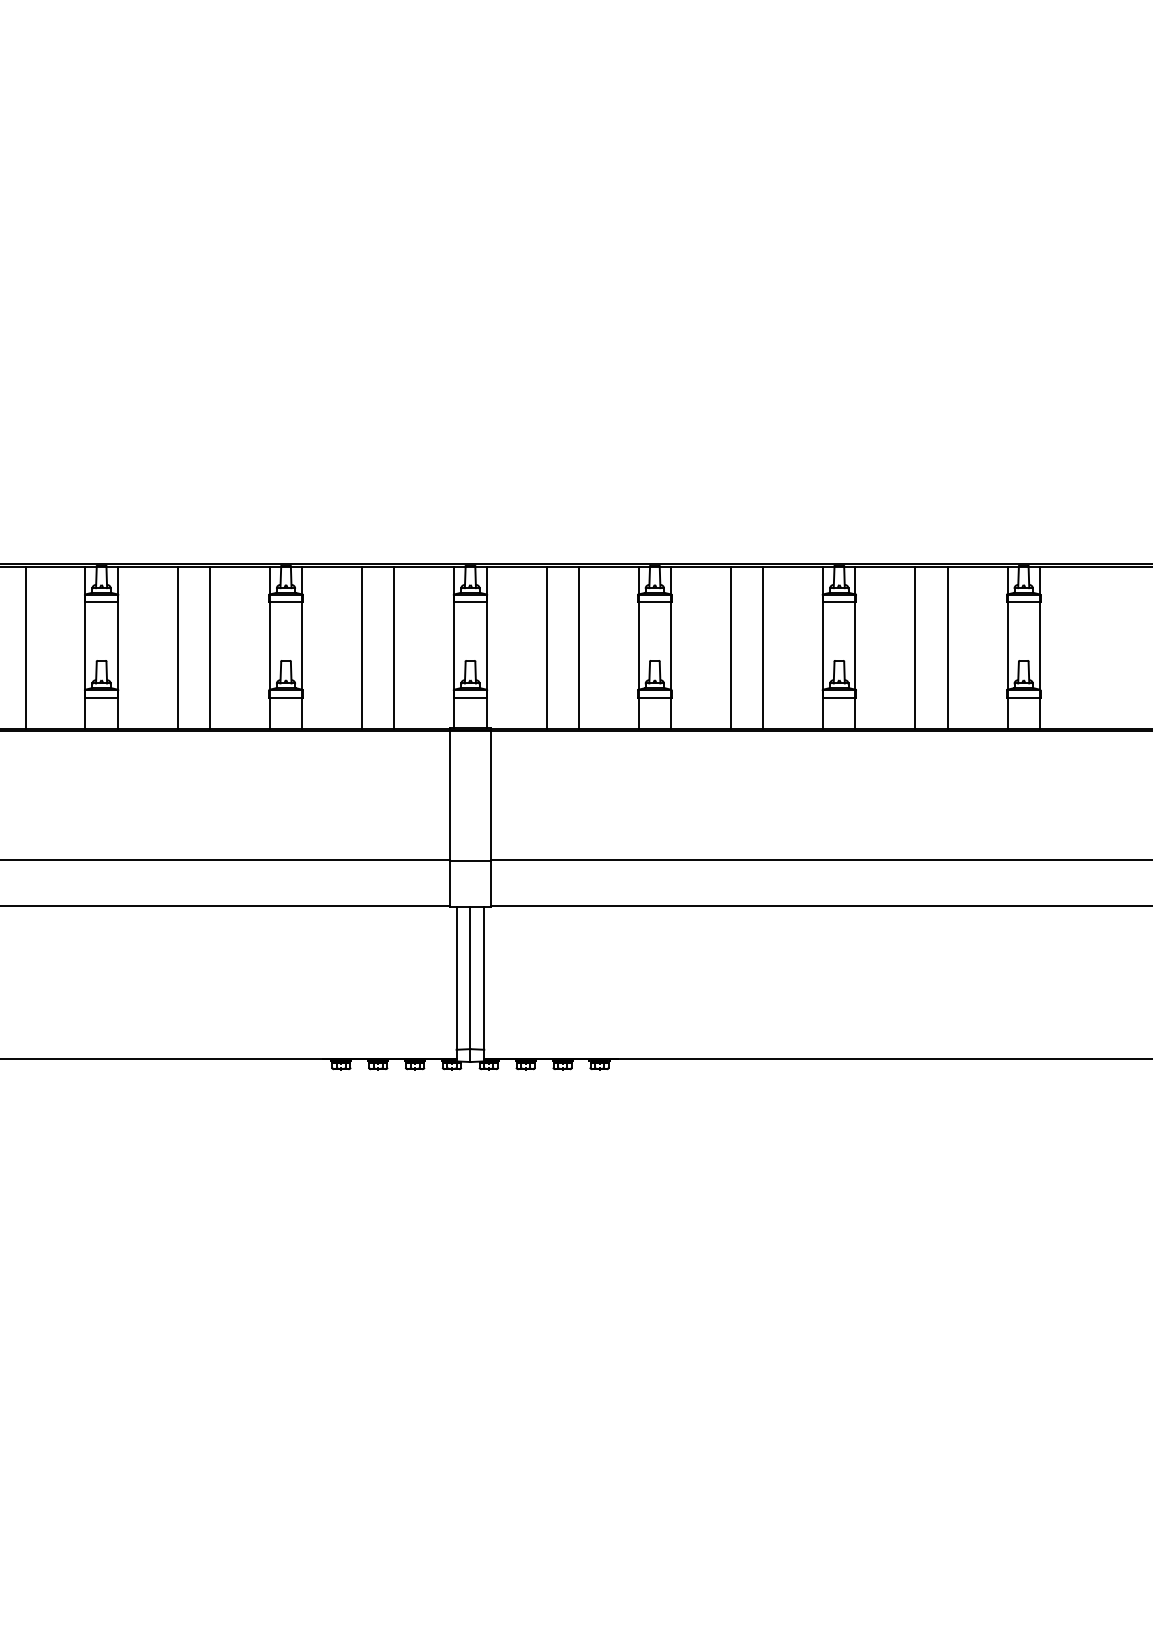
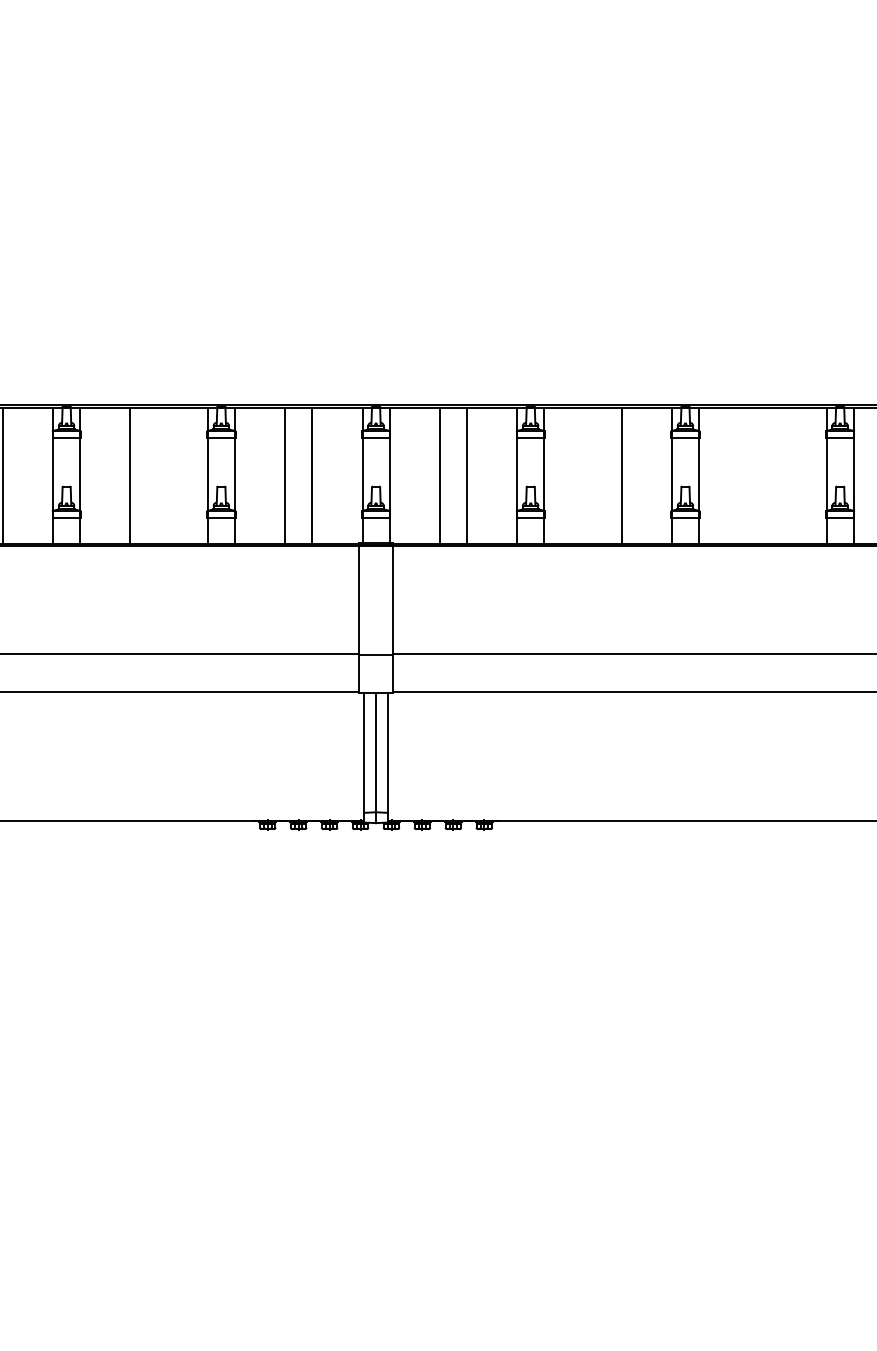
line: (209, 647) -> (157, 475), removed
line: (730, 647) -> (594, 475), removed
line: (915, 647) -> (749, 475), removed
line: (947, 647) -> (776, 475), removed

